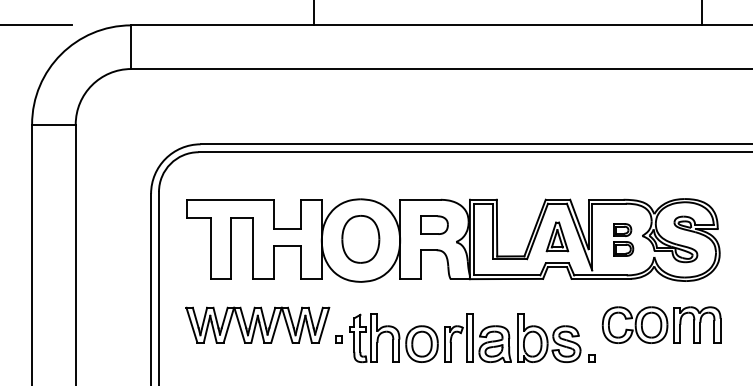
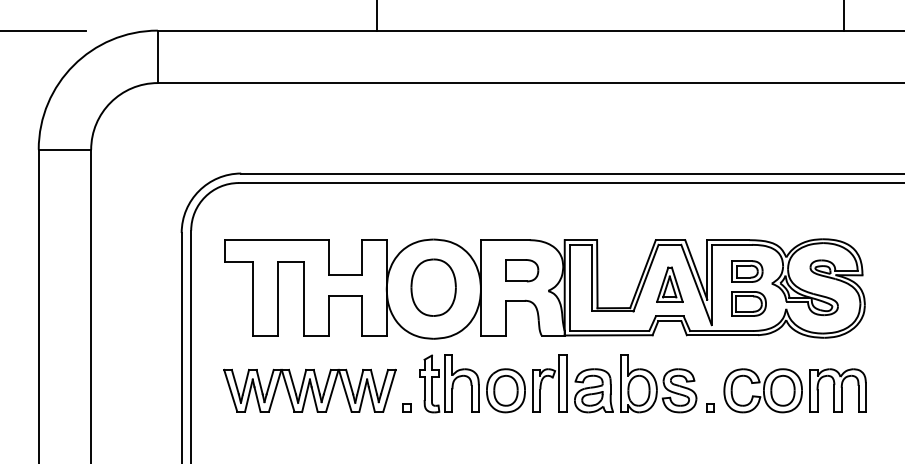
part: (623, 239) -> (749, 287), size x1.43
part: (472, 338) -> (566, 383), moved

